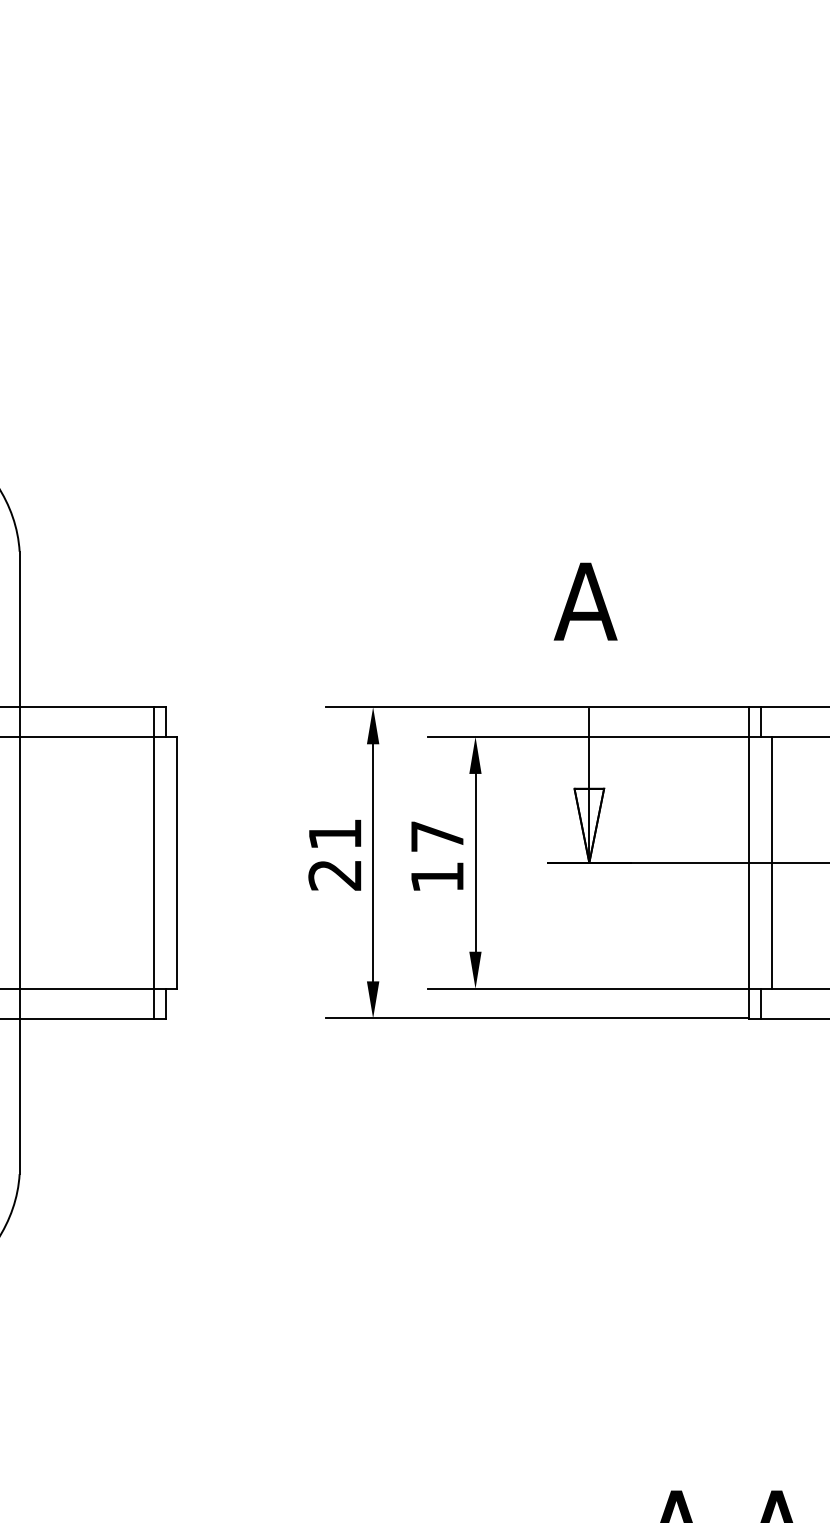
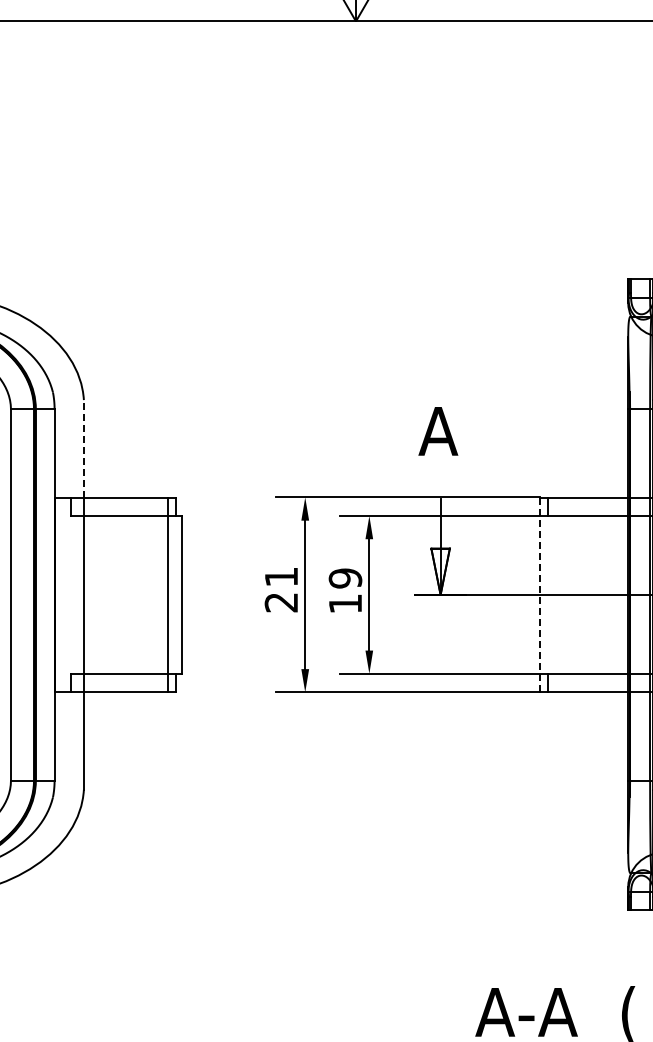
line: (19, 629) -> (83, 448), solid -> dashed
text: (437, 836) -> (345, 578), 17 -> 19
line: (748, 862) -> (540, 594), solid -> dashed
line: (771, 862) -> (554, 594), removed

